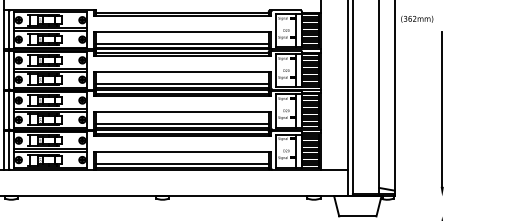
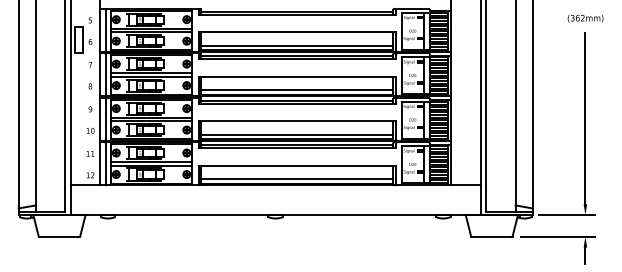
text: (417, 19) -> (585, 18), moved
line: (425, 196) -> (566, 214), added
line: (417, 215) -> (557, 236), added

